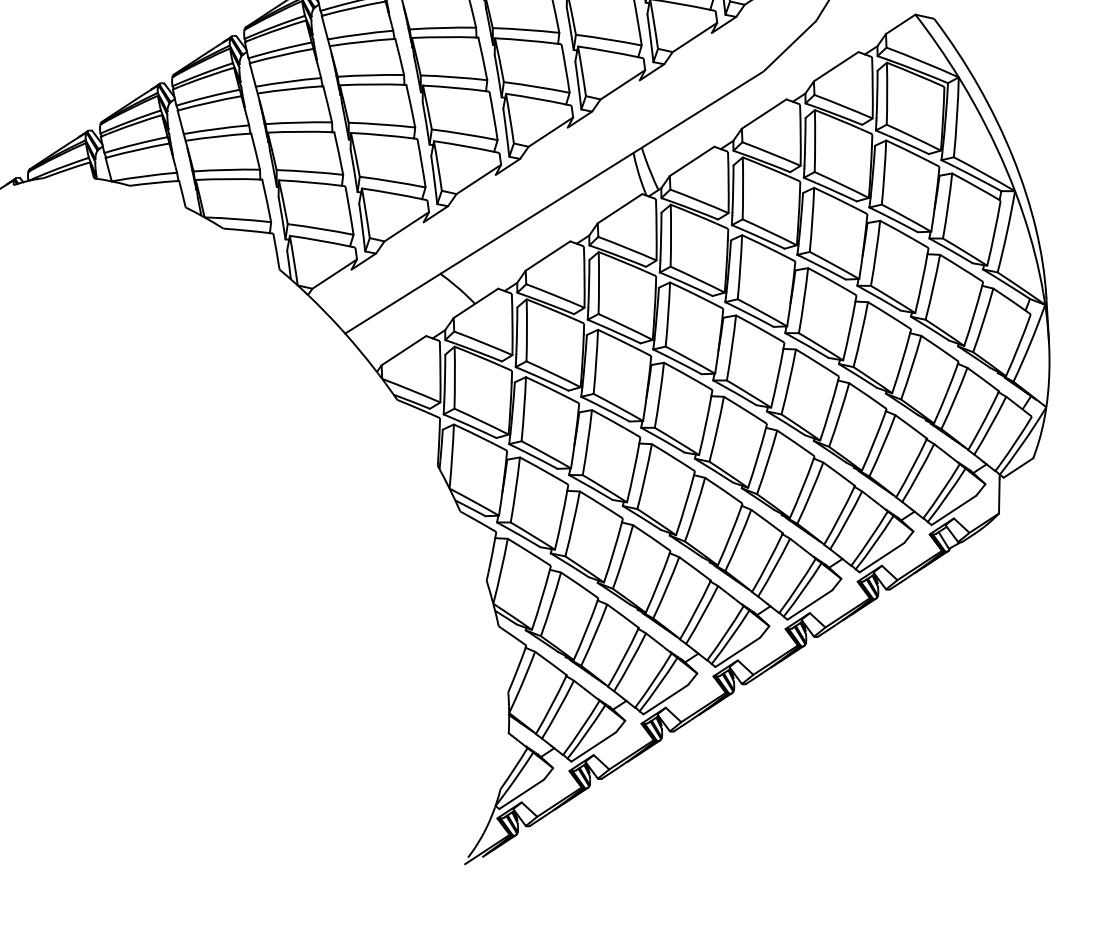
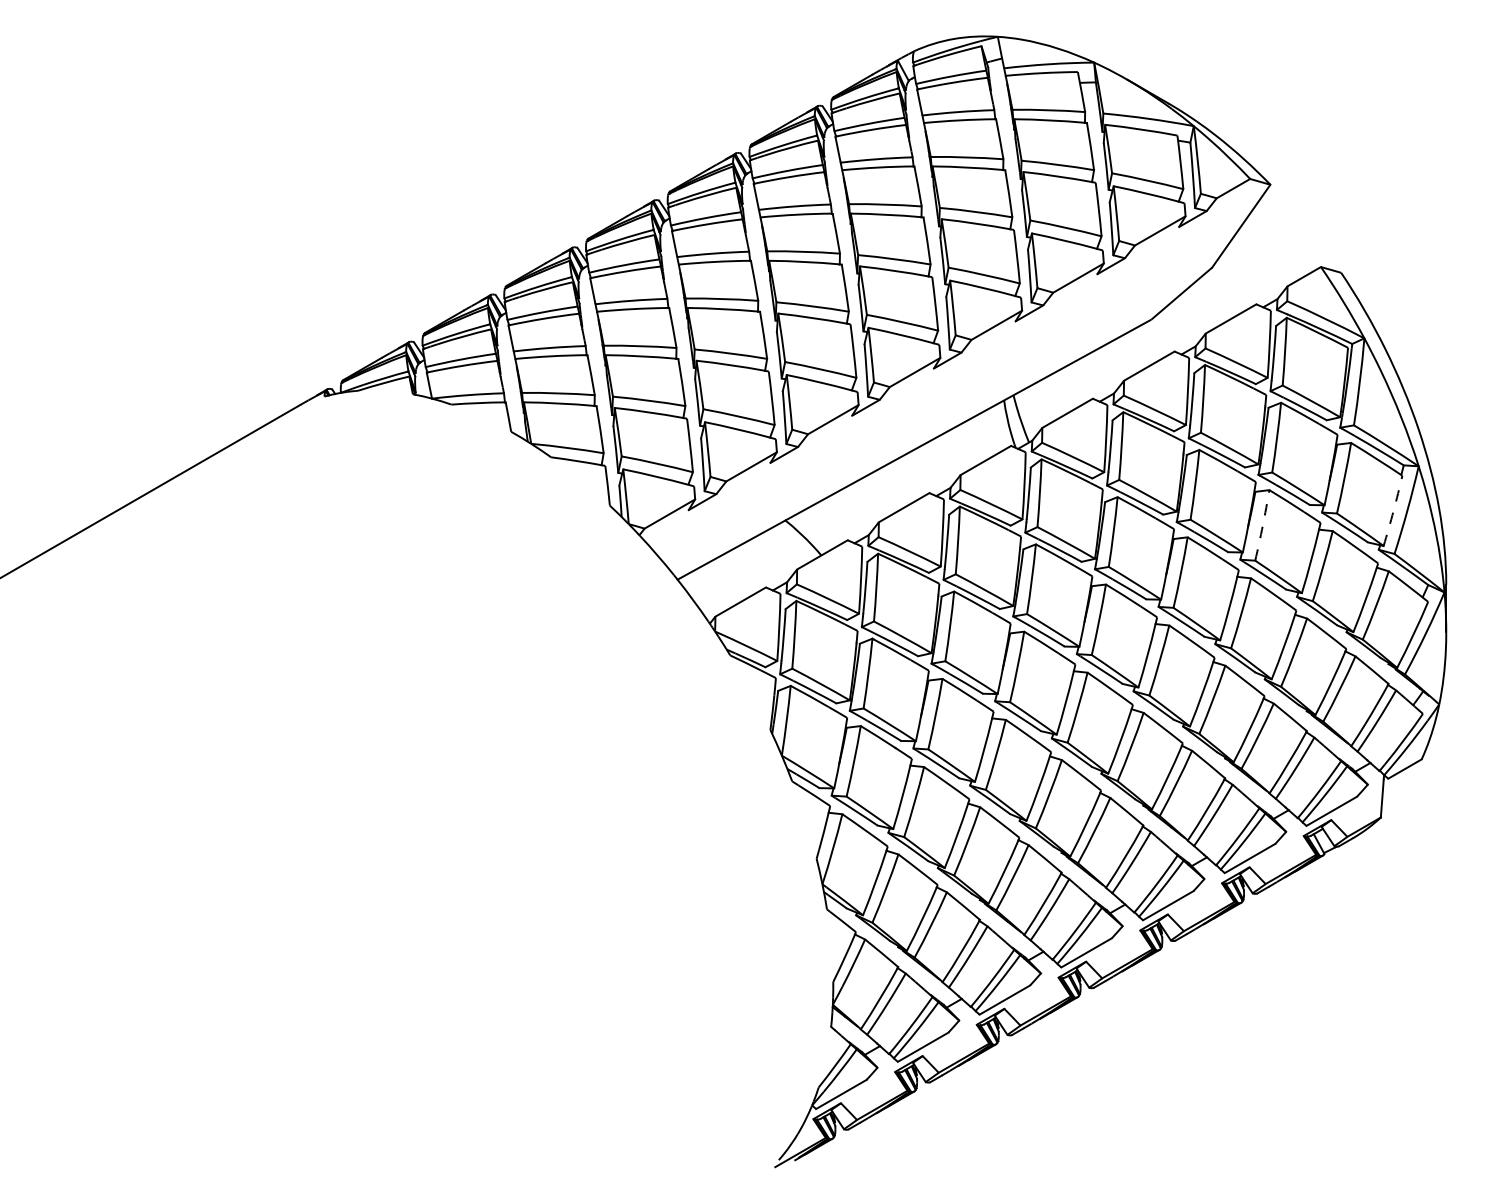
arc: (994, 233) -> (1393, 511), solid -> dashed
arc: (875, 253) -> (1262, 525), solid -> dashed

